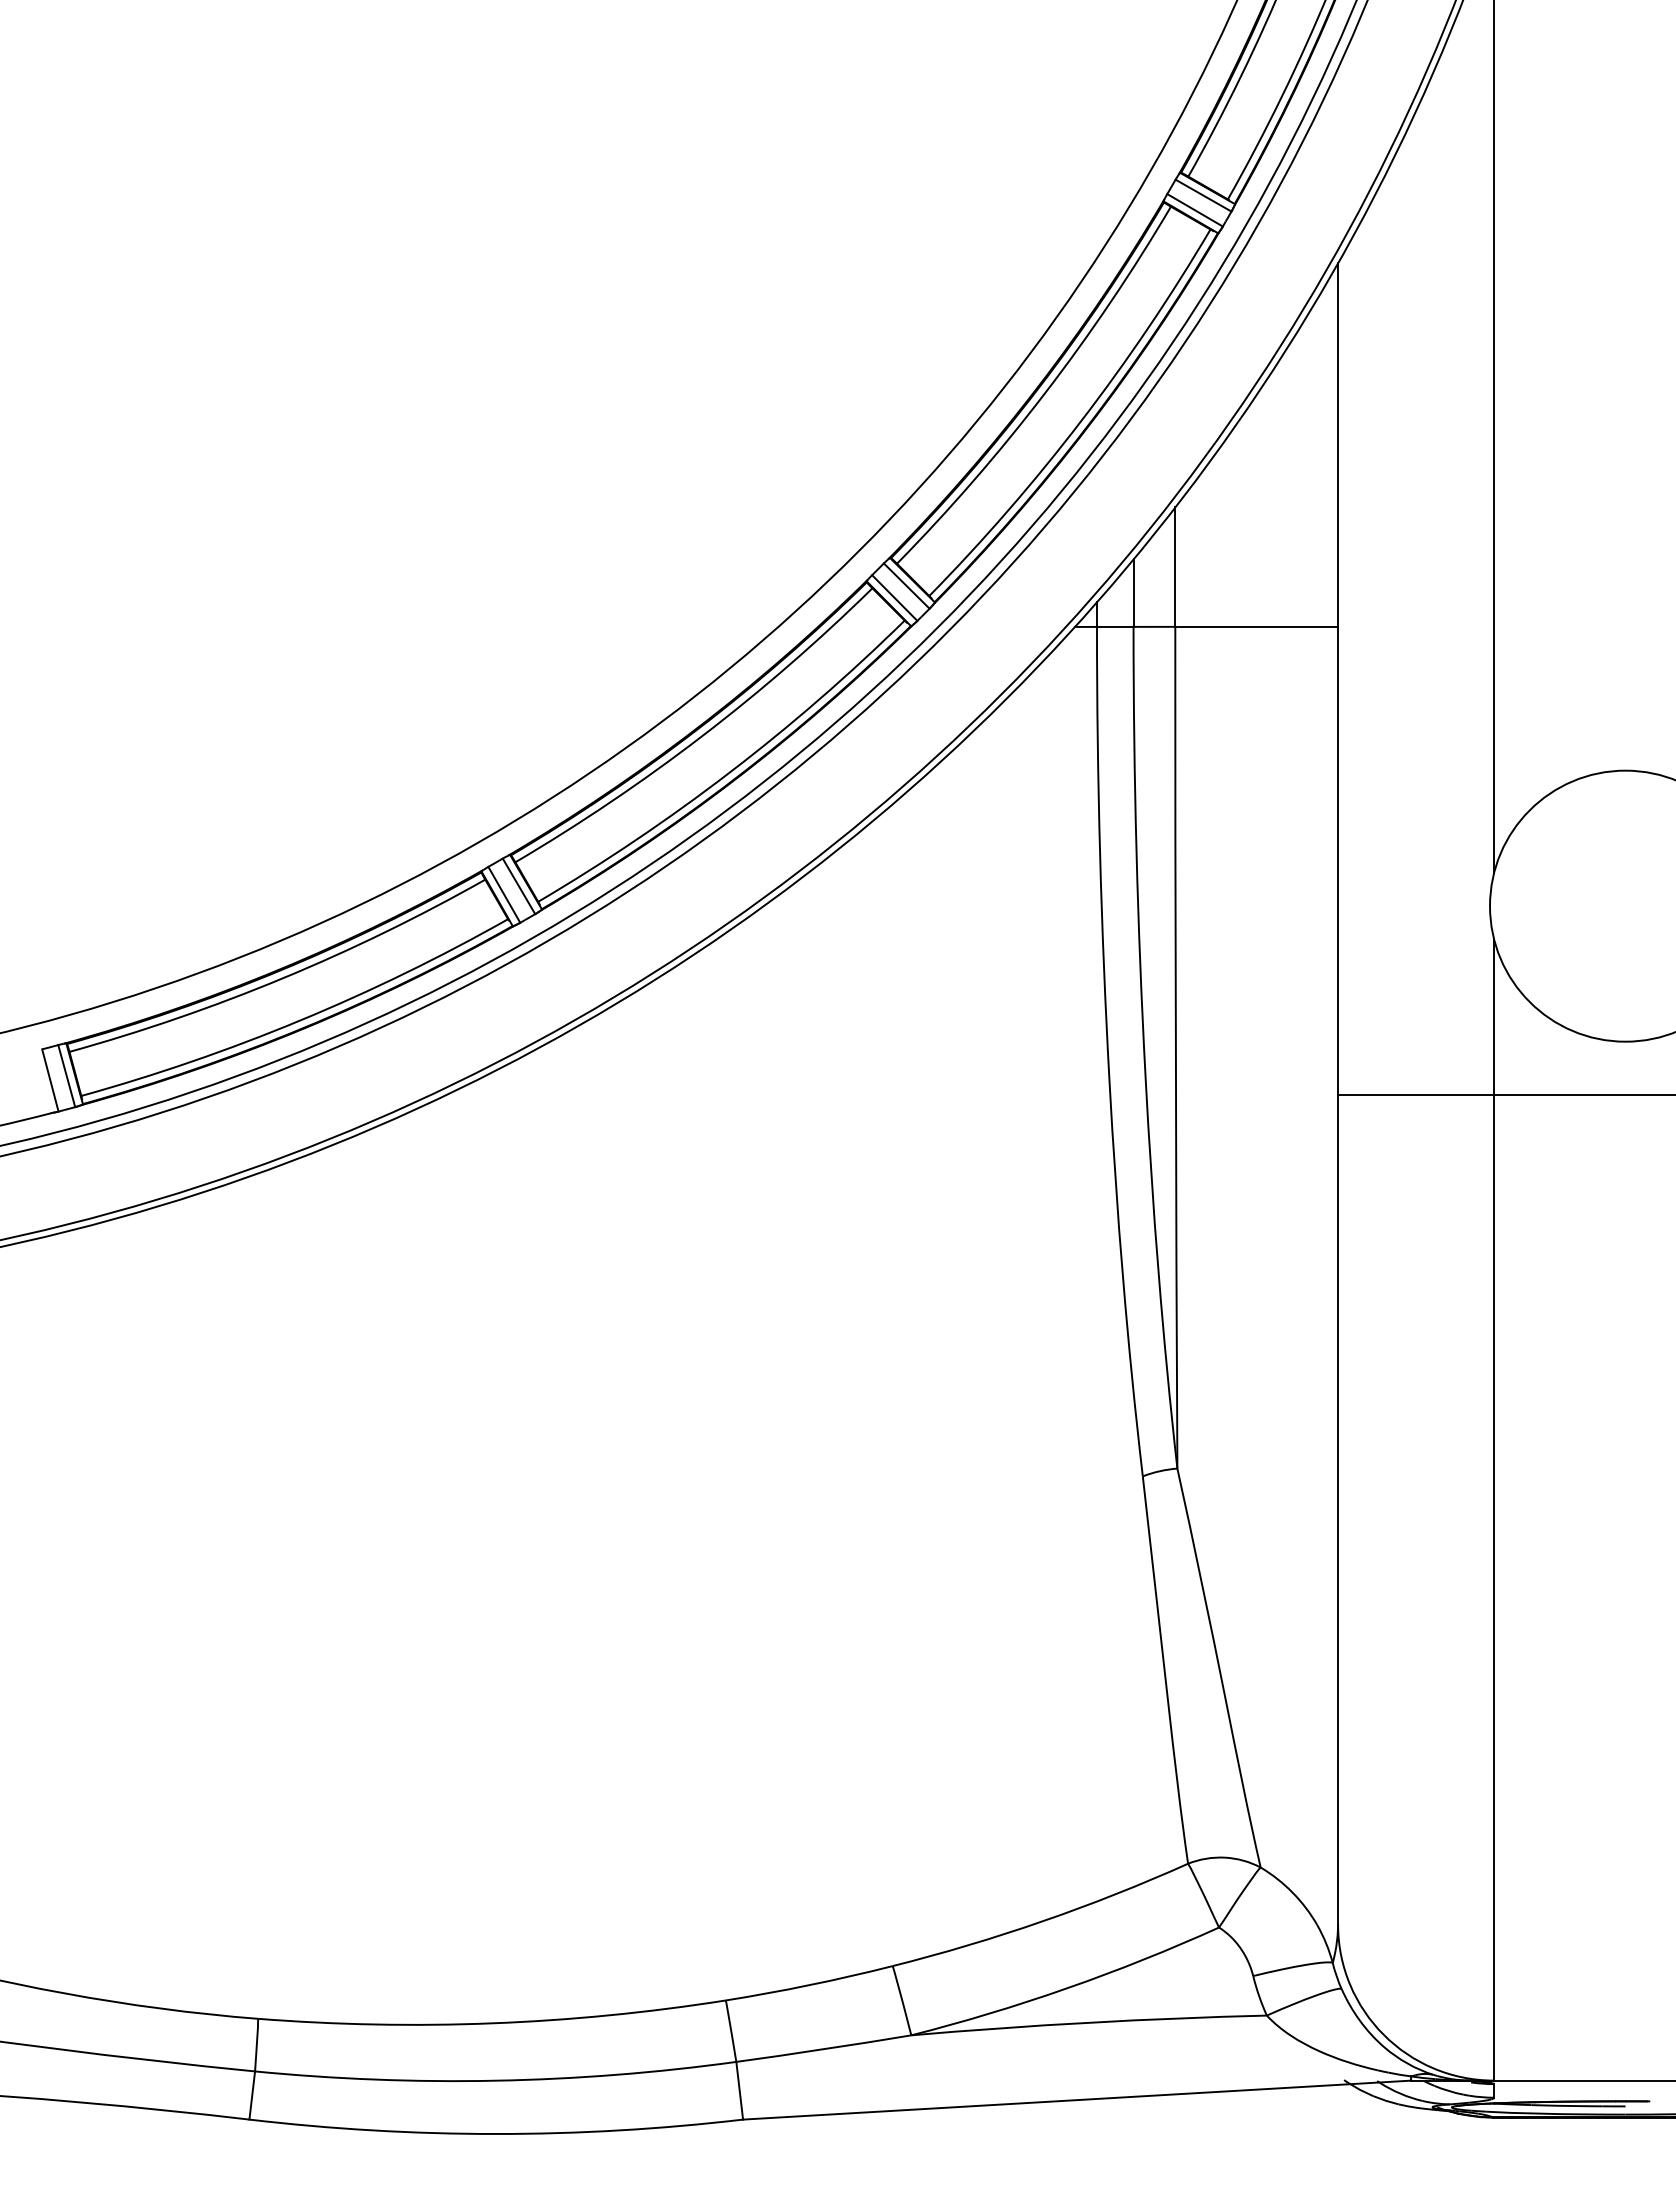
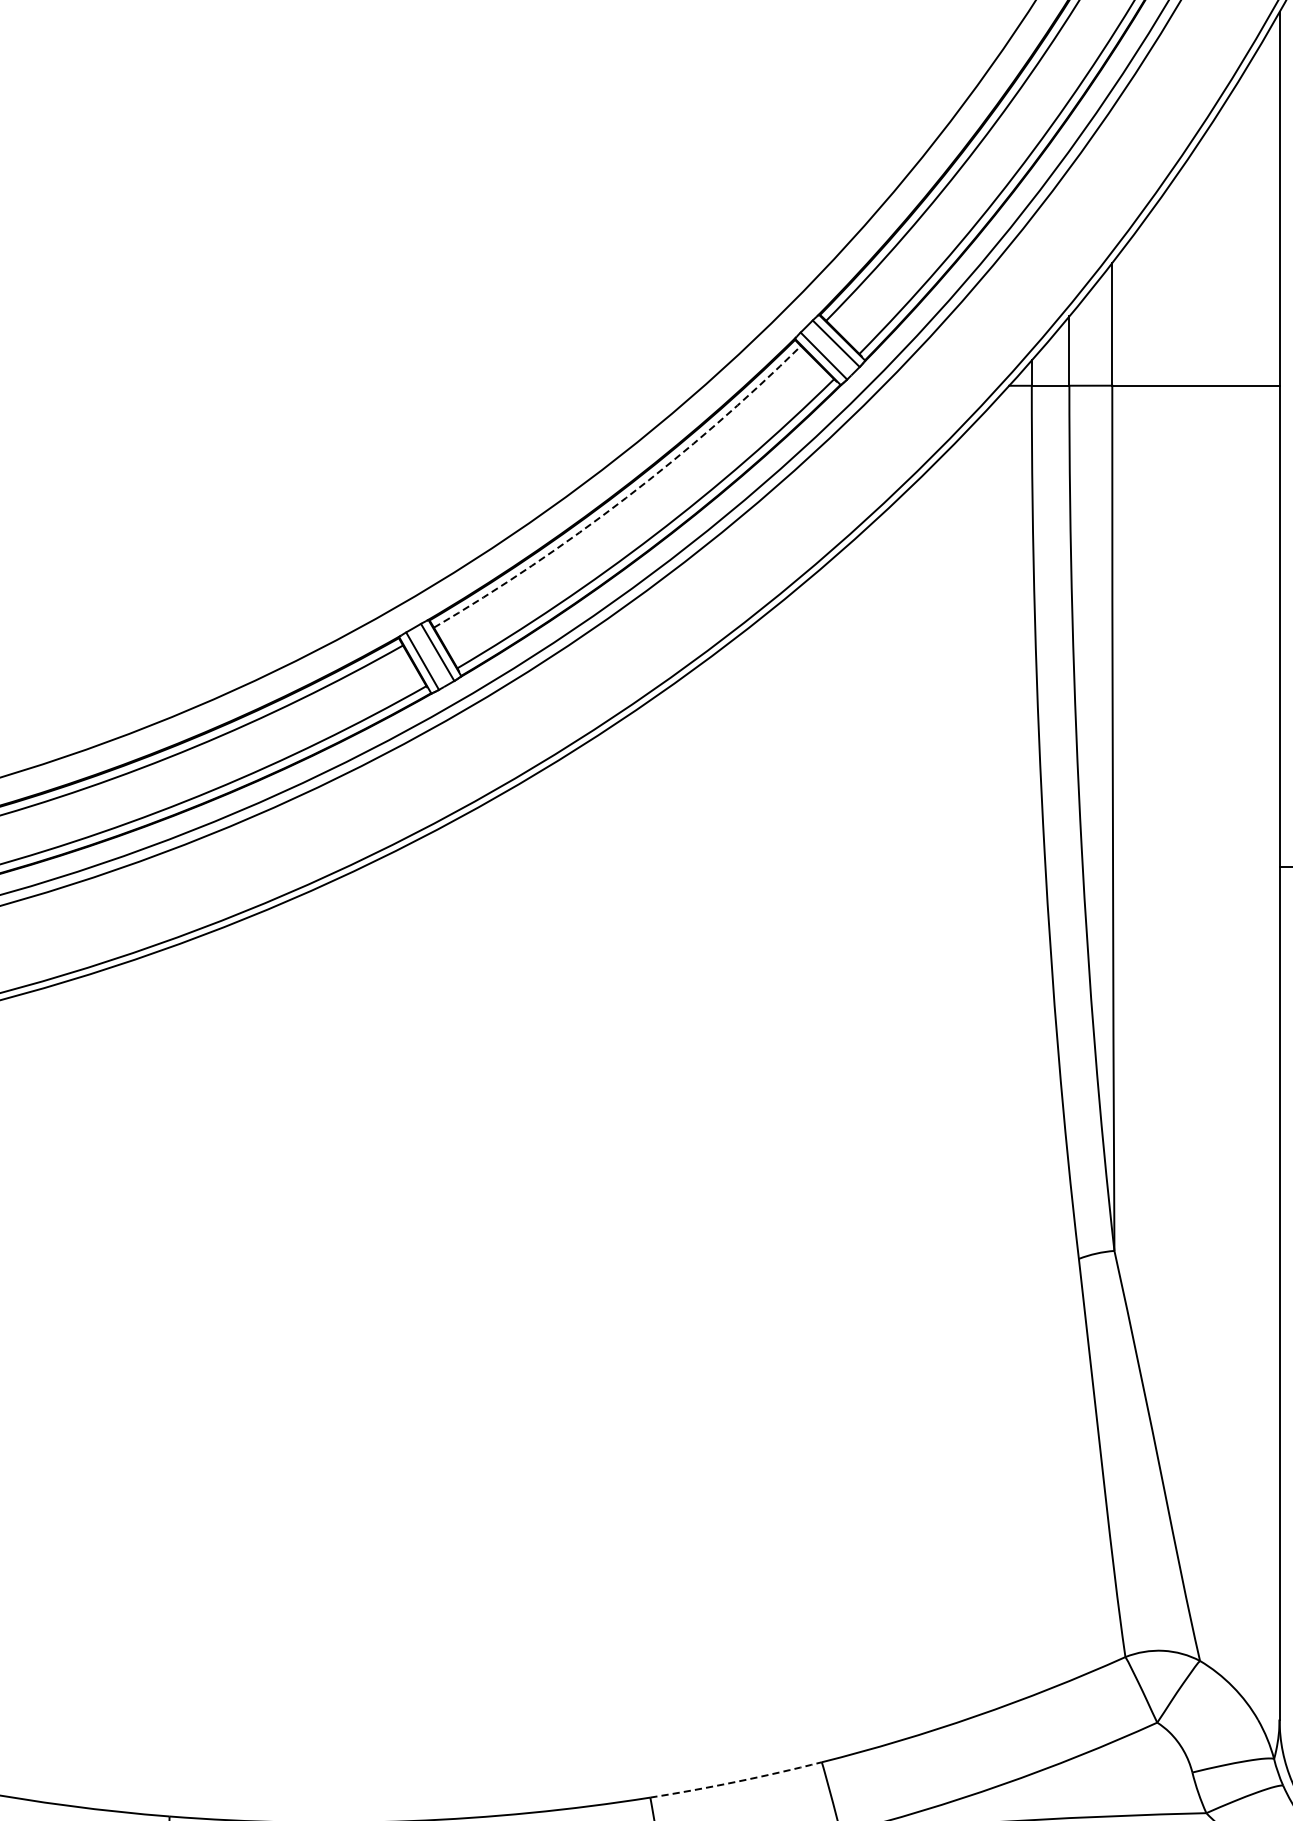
arc: (702, 736) -> (626, 498), solid -> dashed
arc: (809, 1985) -> (736, 1782), solid -> dashed

